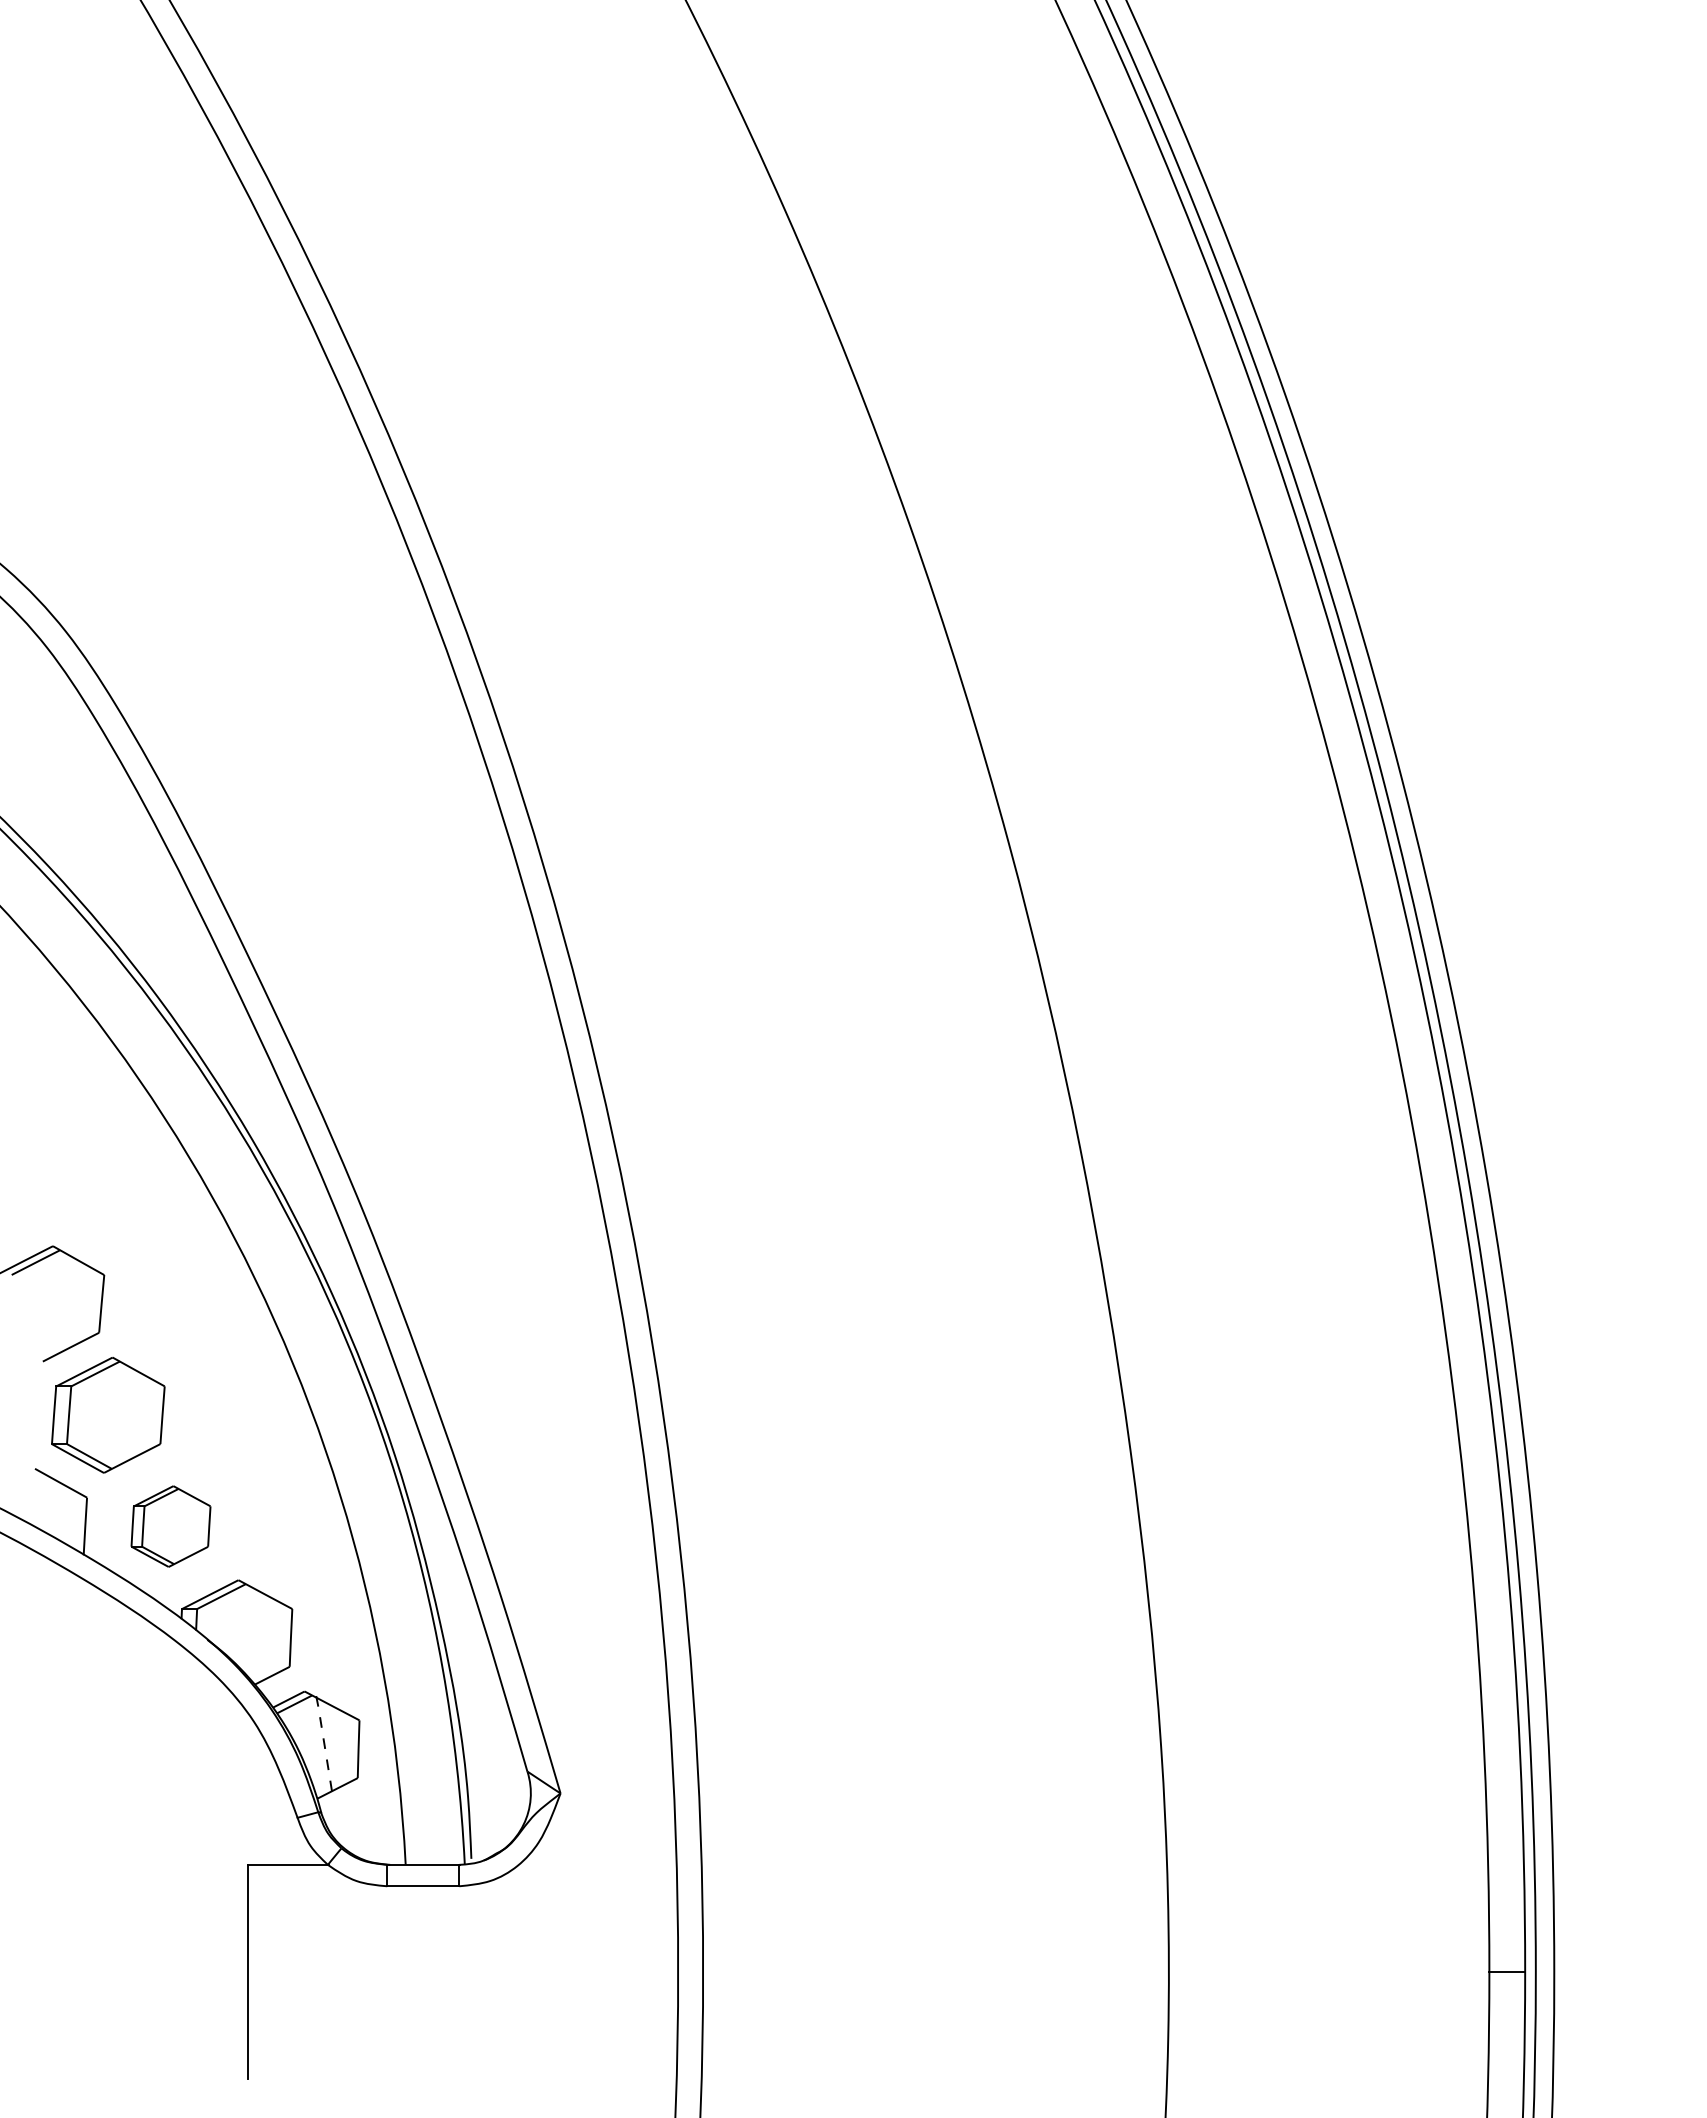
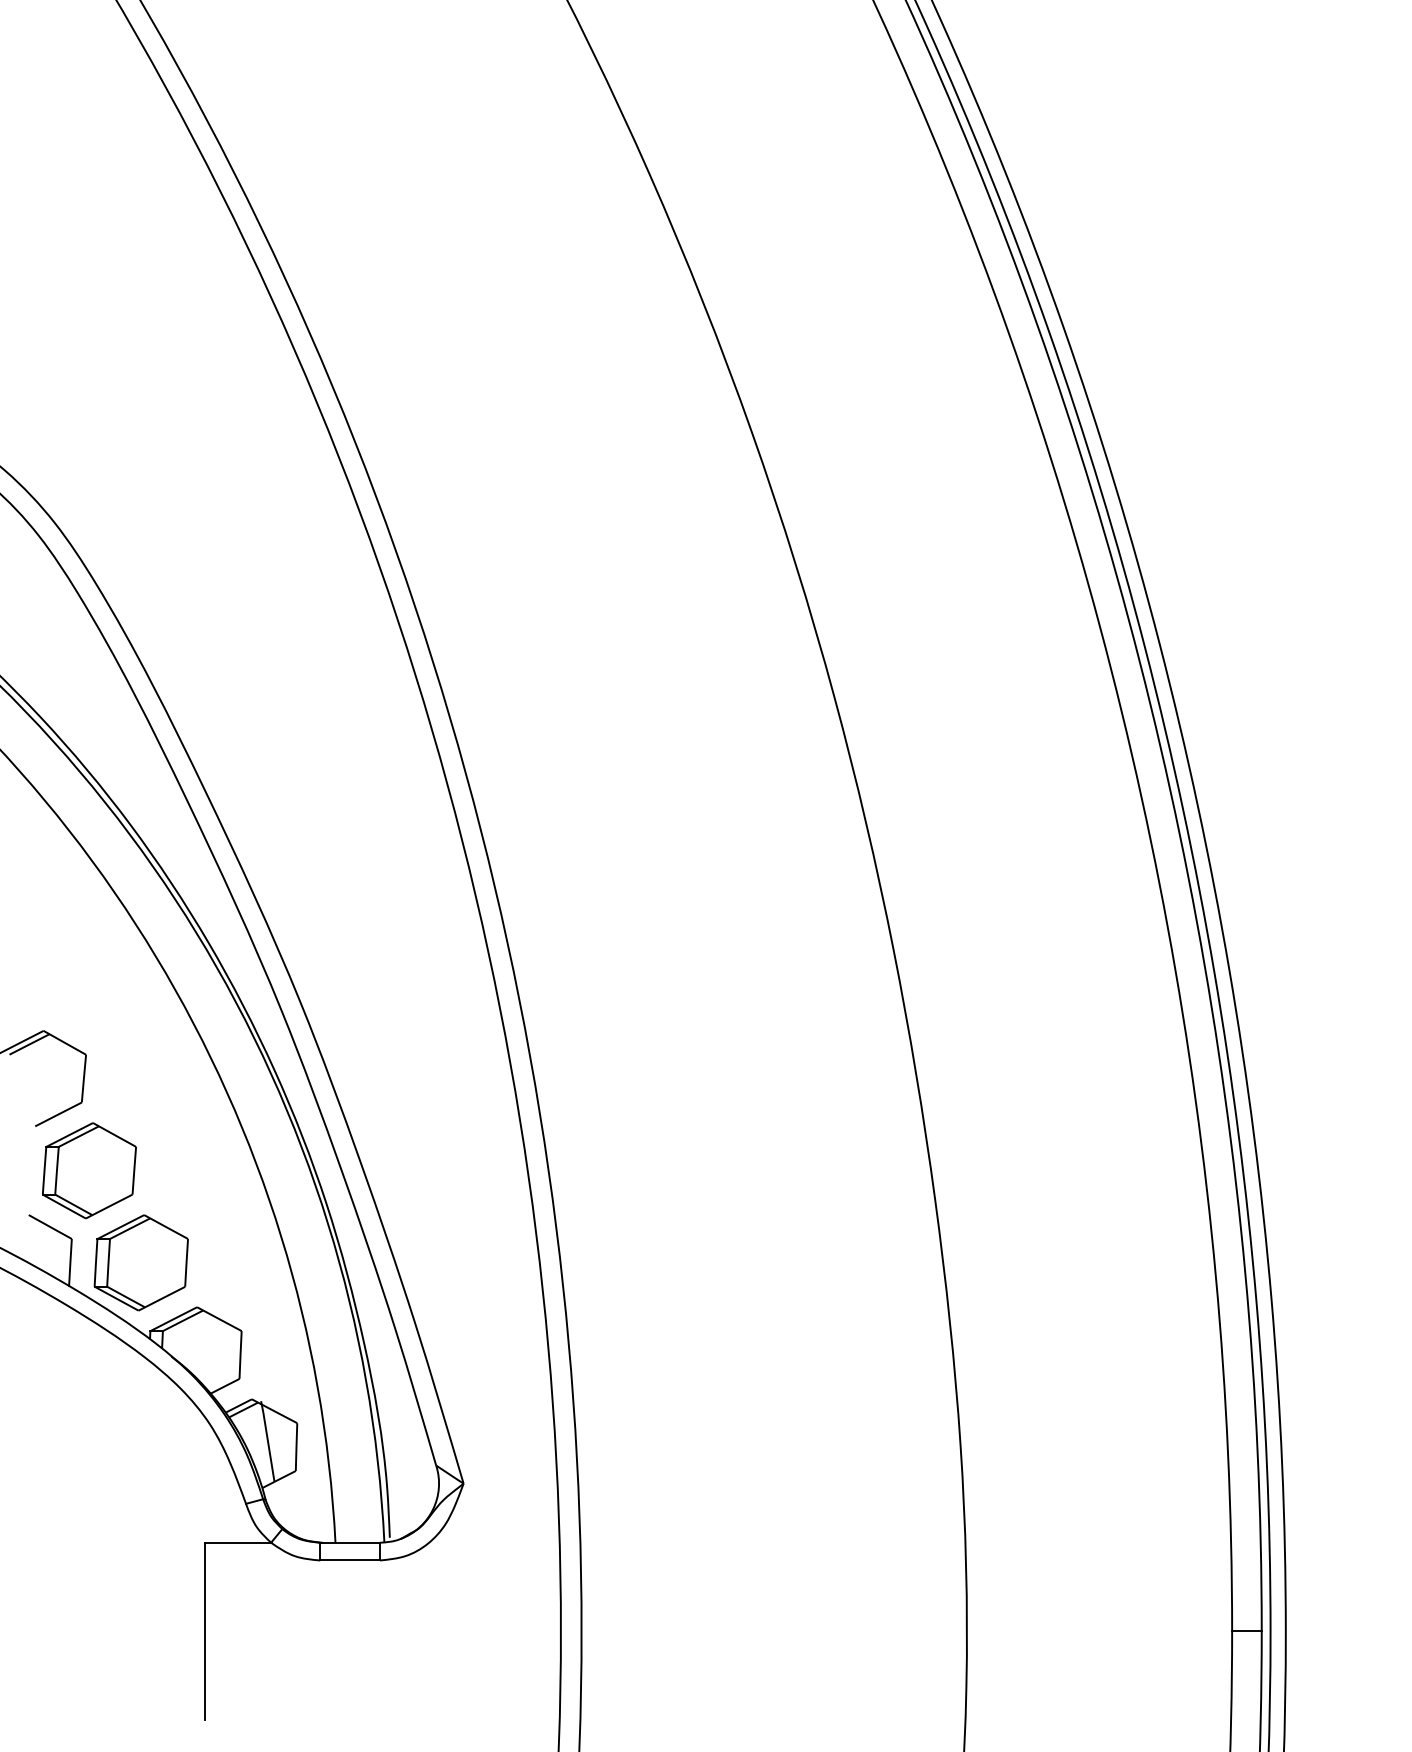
part: (170, 1526) -> (140, 1262), size x1.43
line: (323, 1741) -> (267, 1440), dashed -> solid

